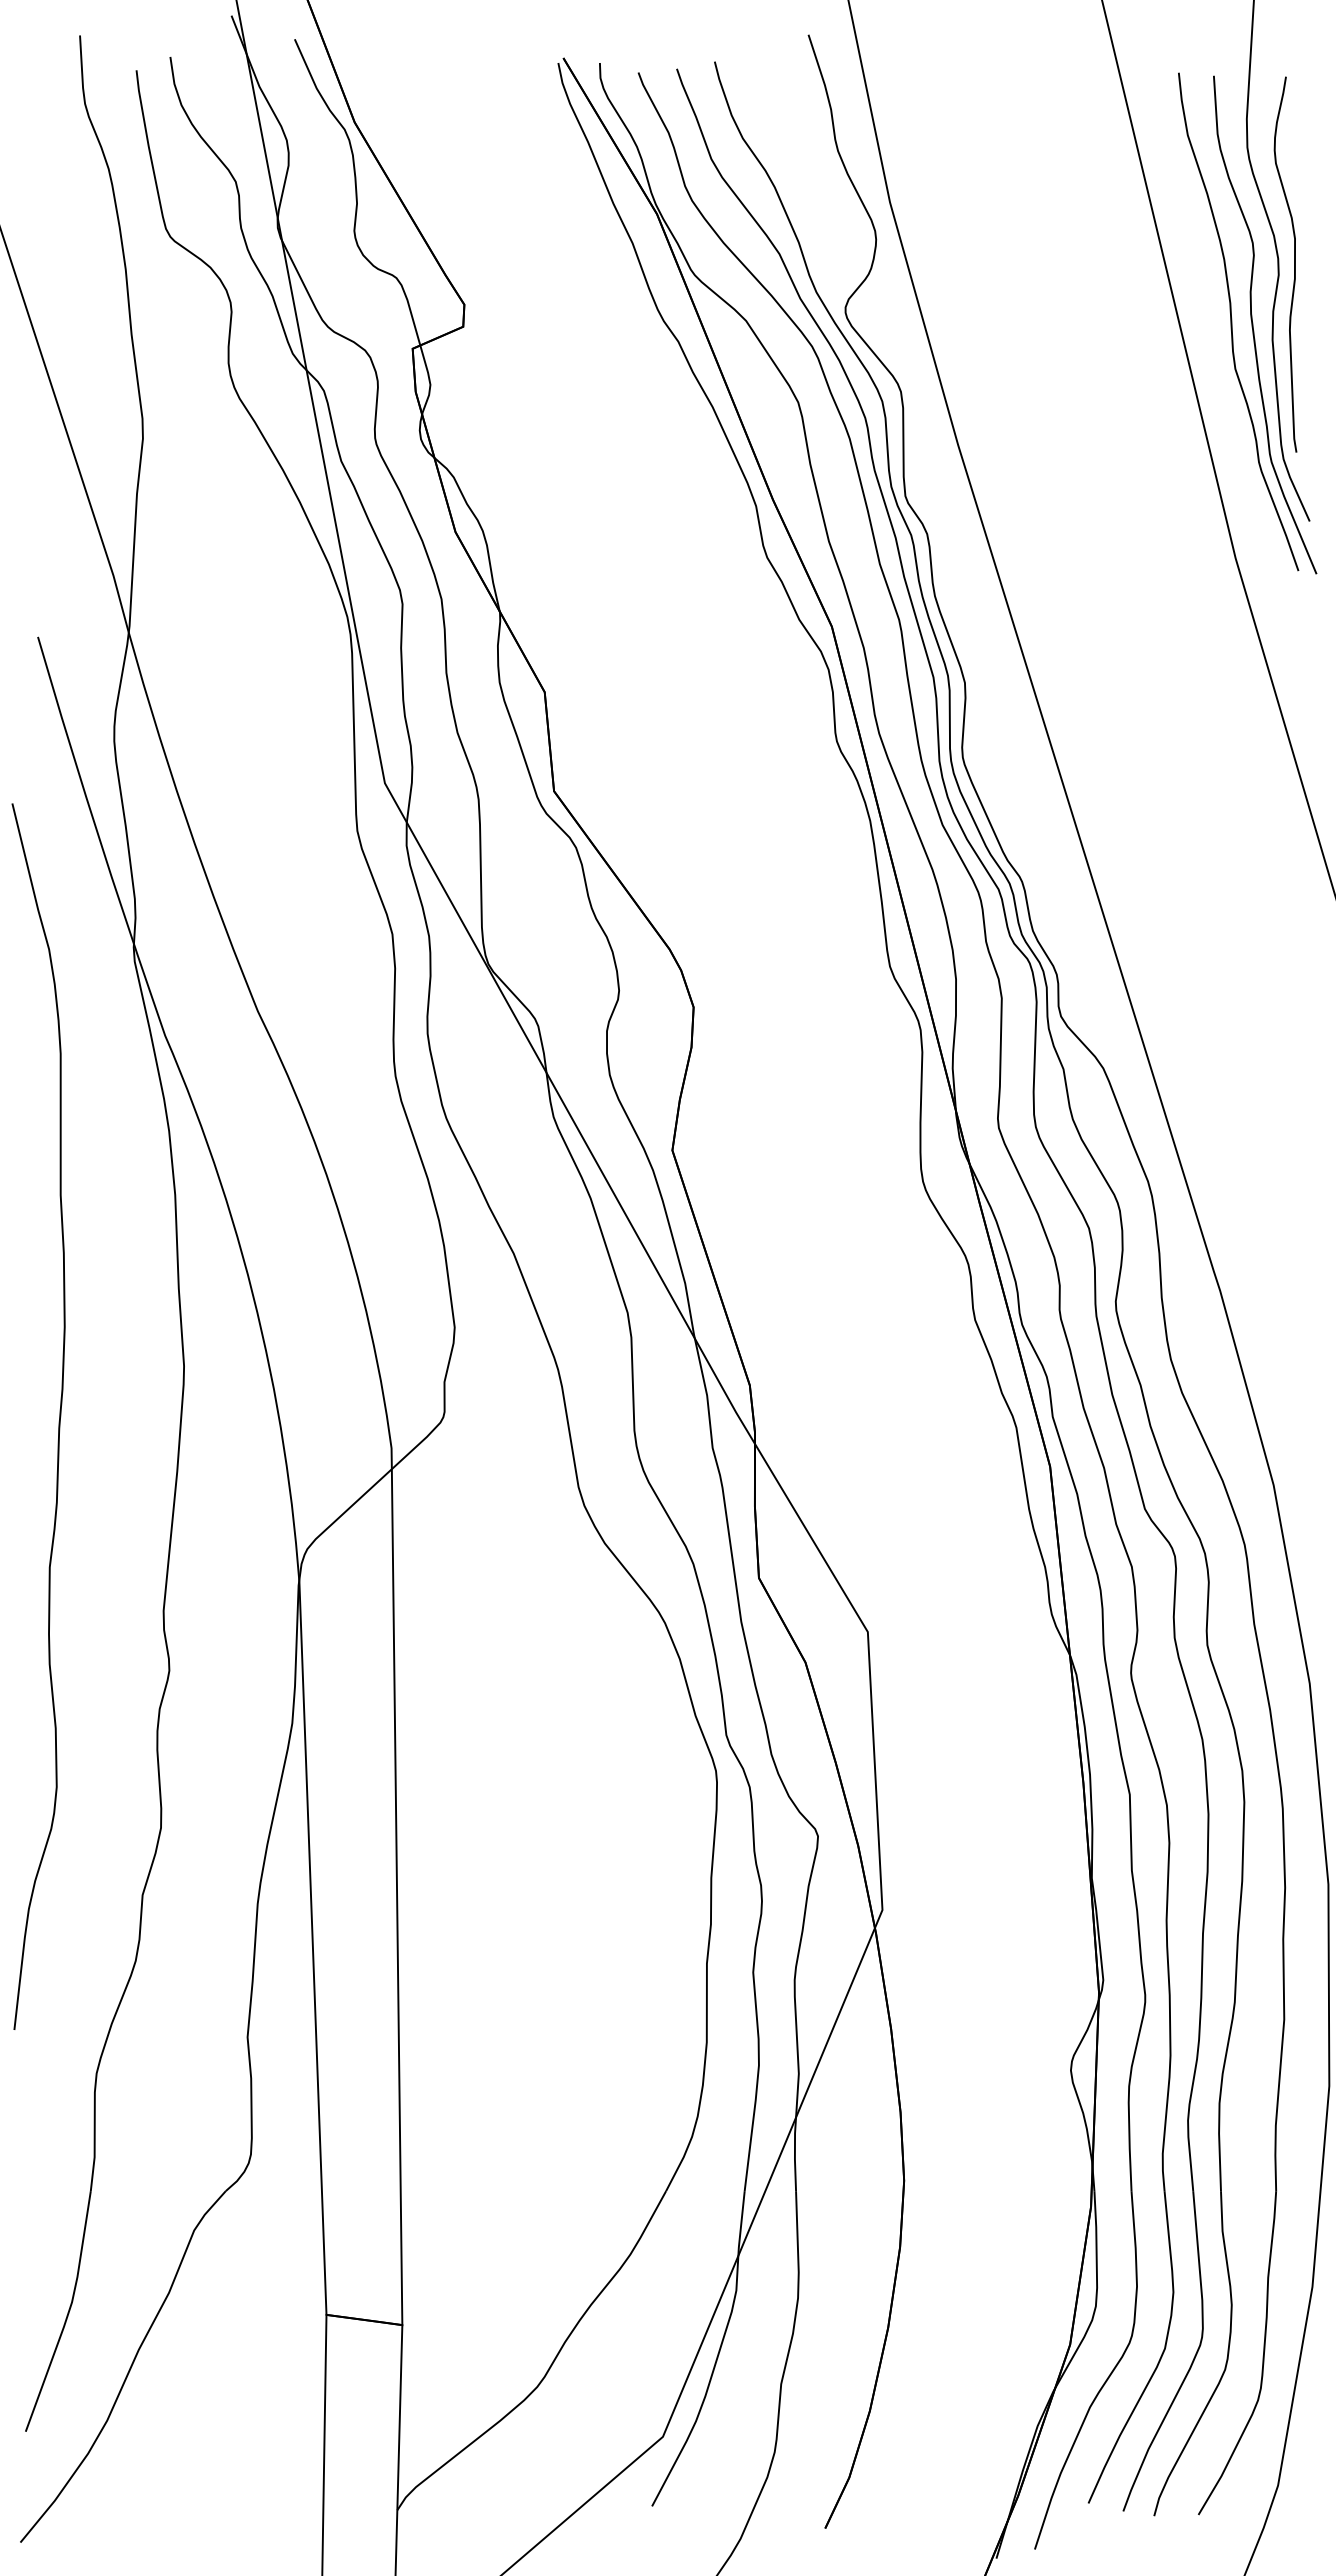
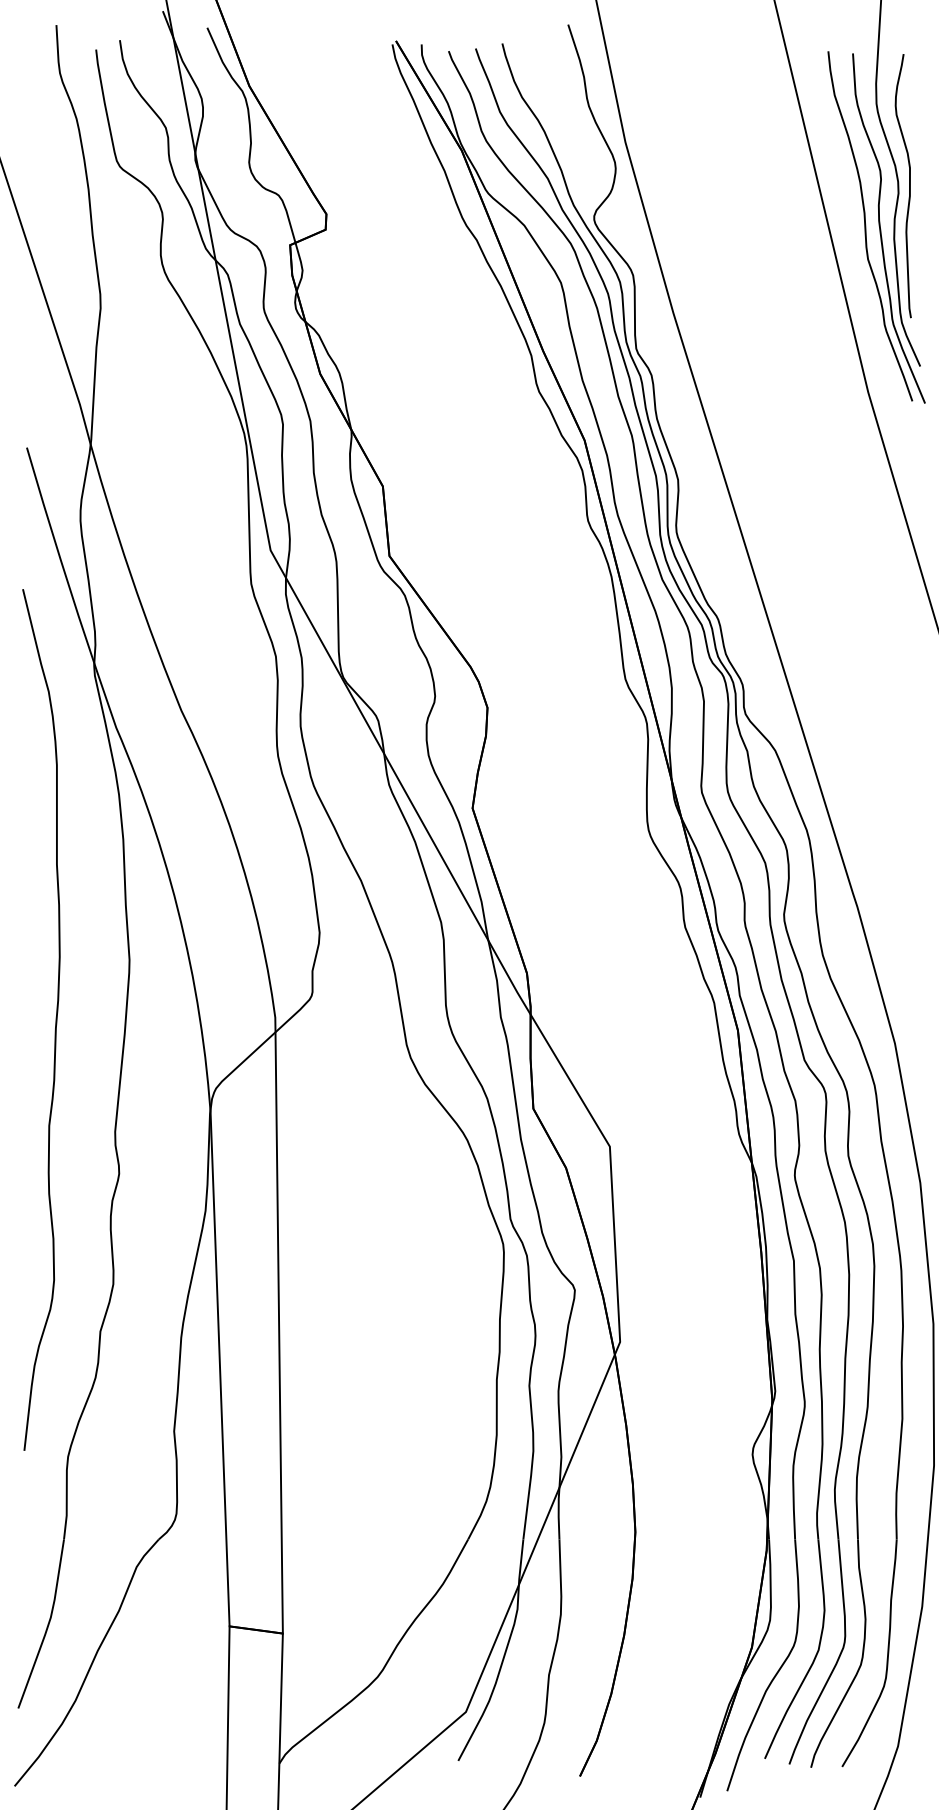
curve: (58, 1421) -> (55, 1023), moved

